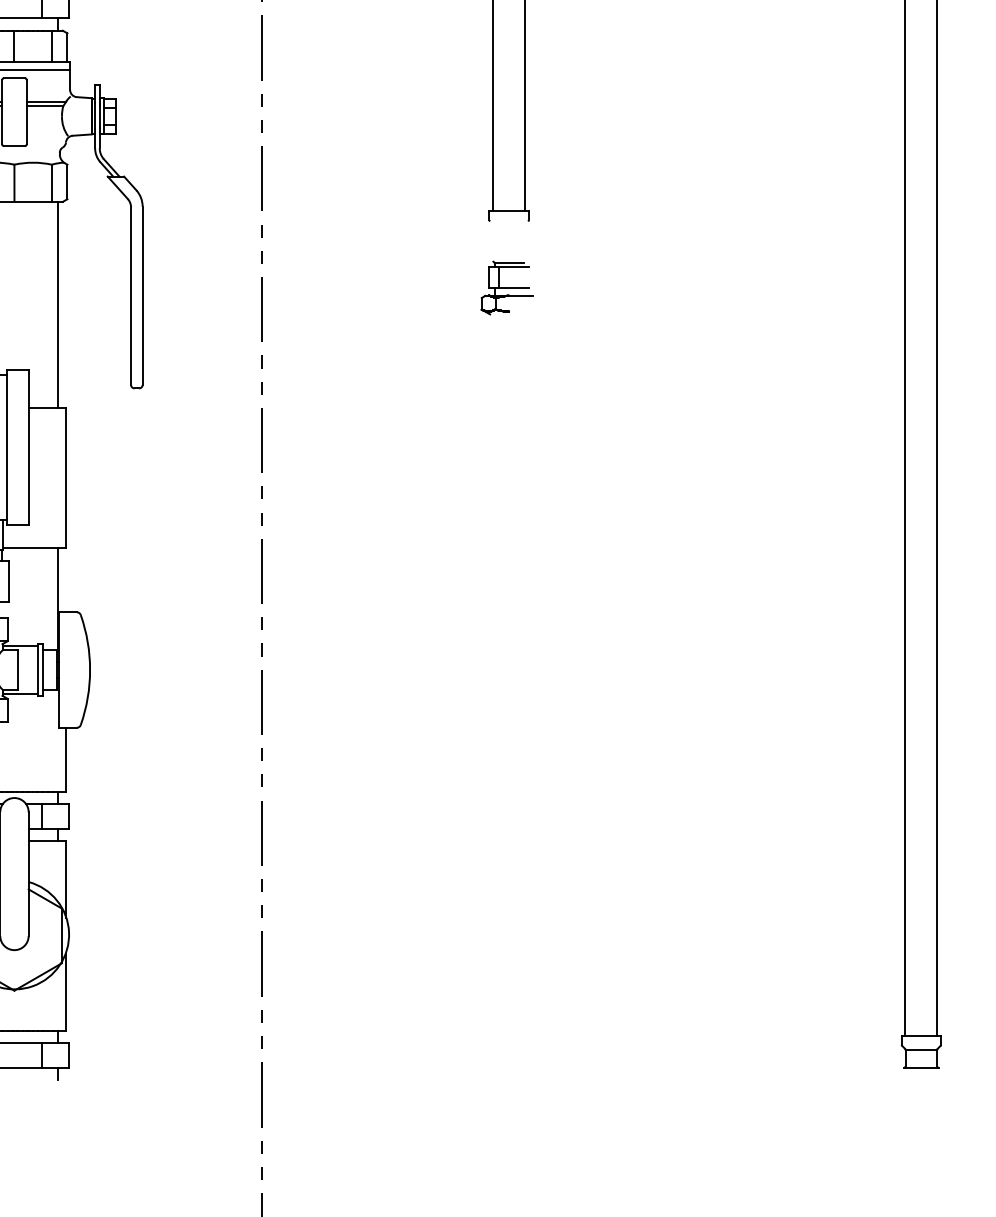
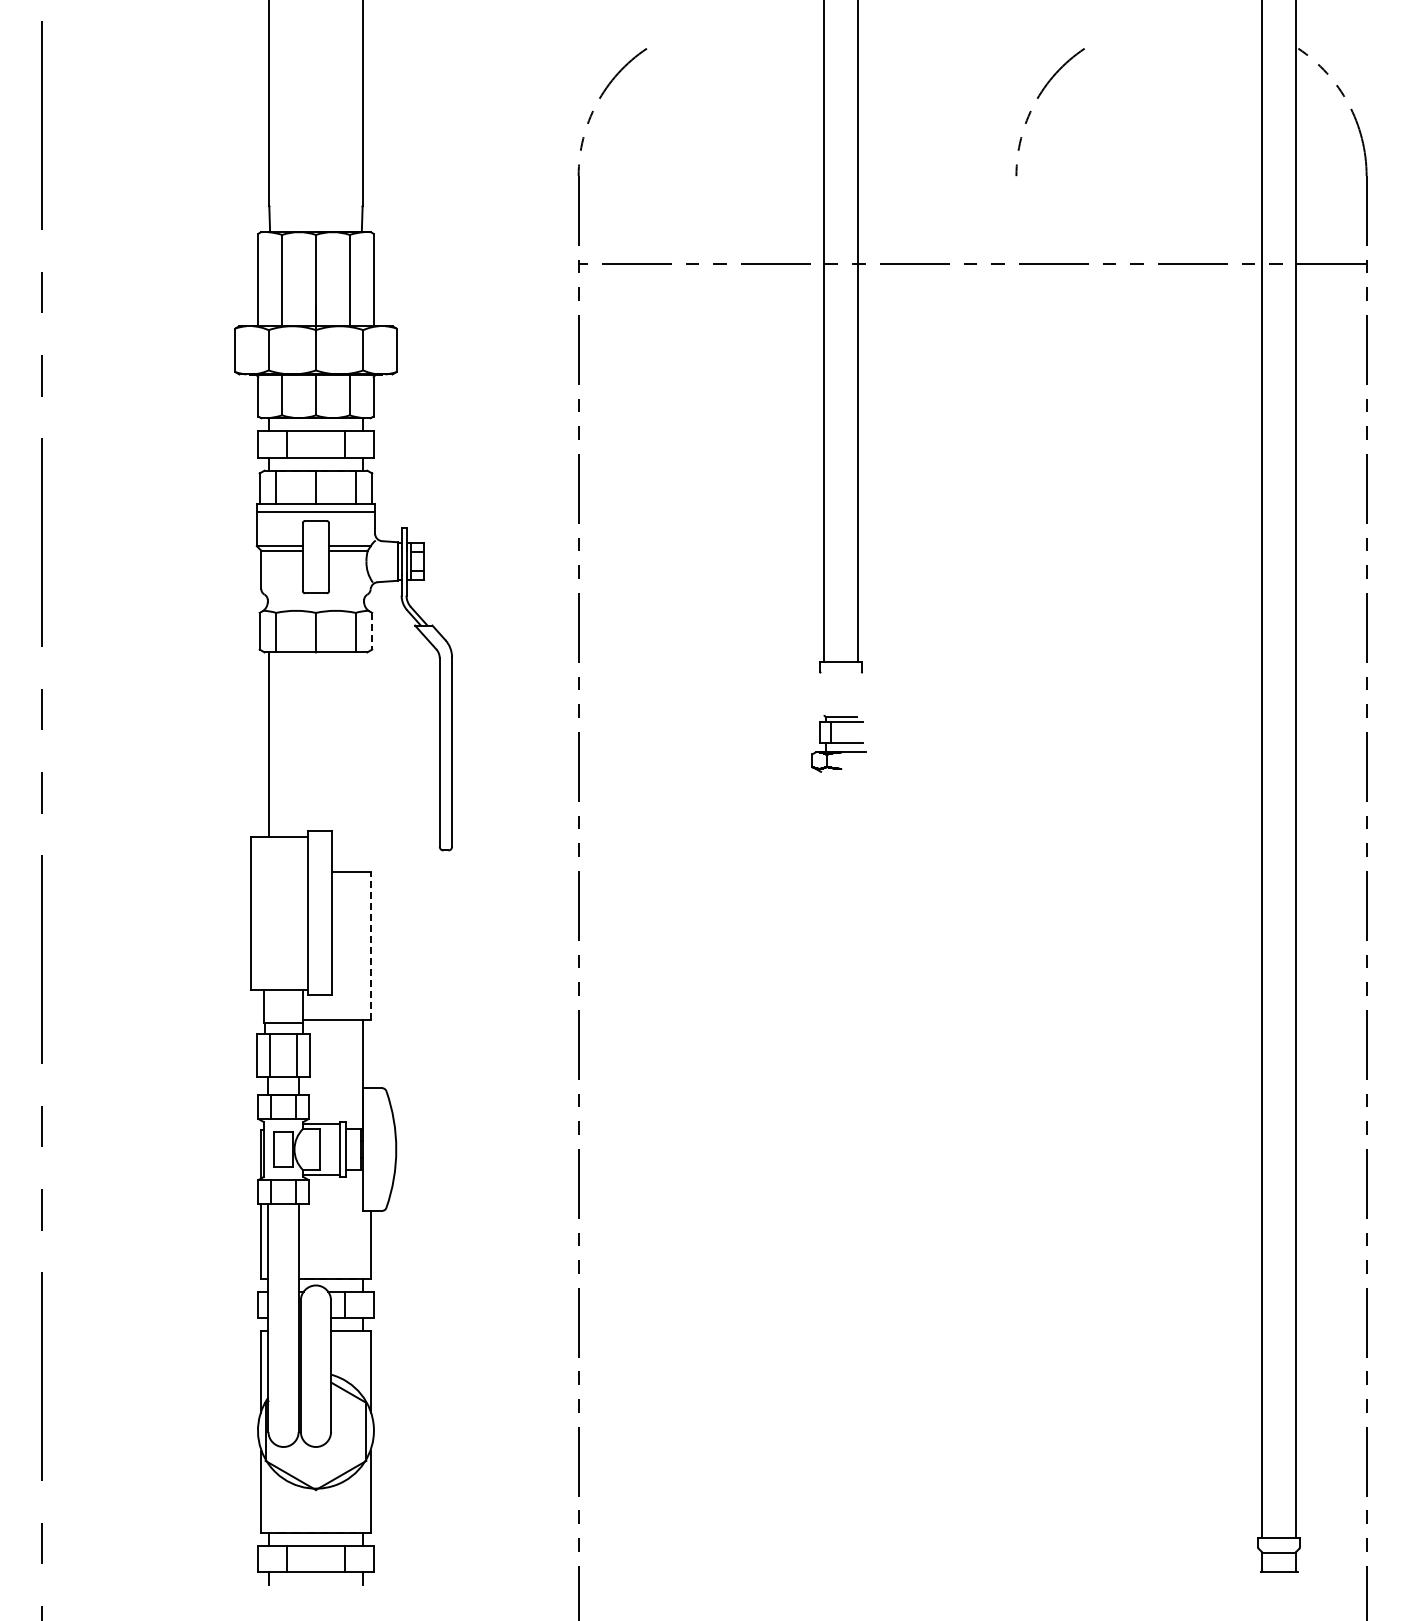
line: (67, 182) -> (372, 631), solid -> dashed
line: (58, 304) -> (362, 761), removed
line: (65, 477) -> (370, 945), solid -> dashed

